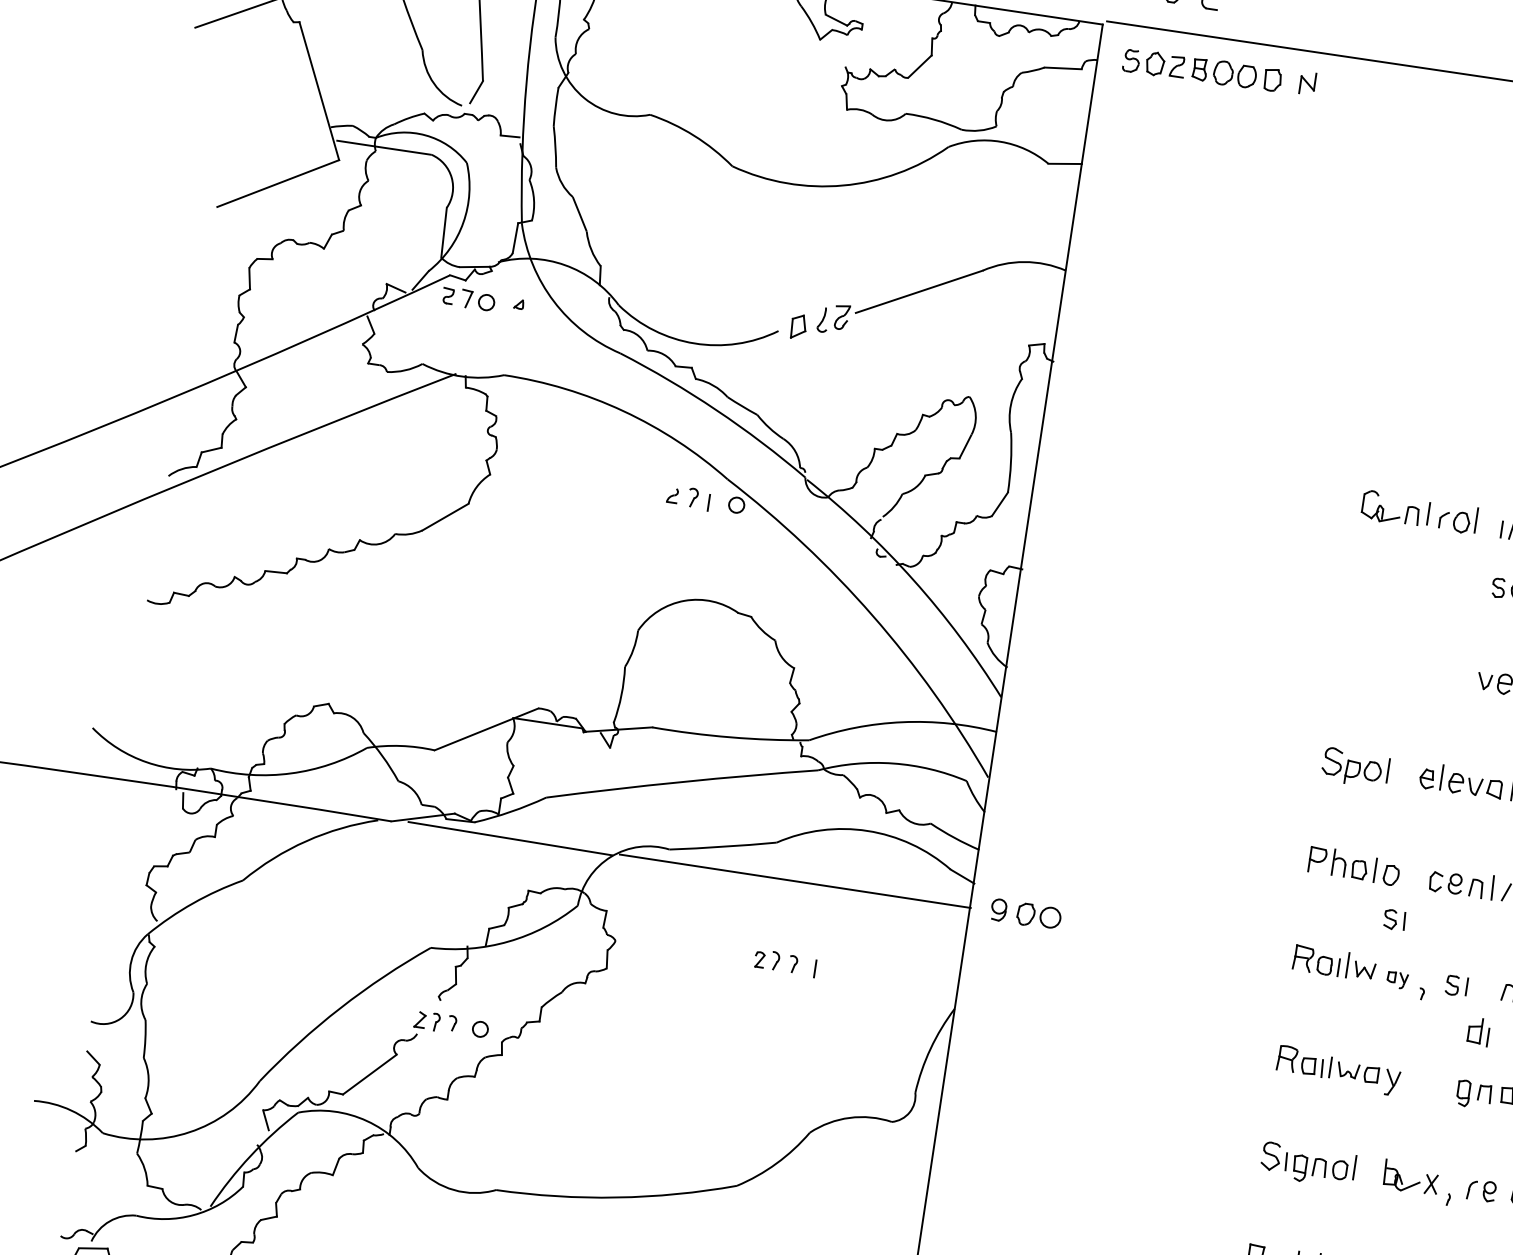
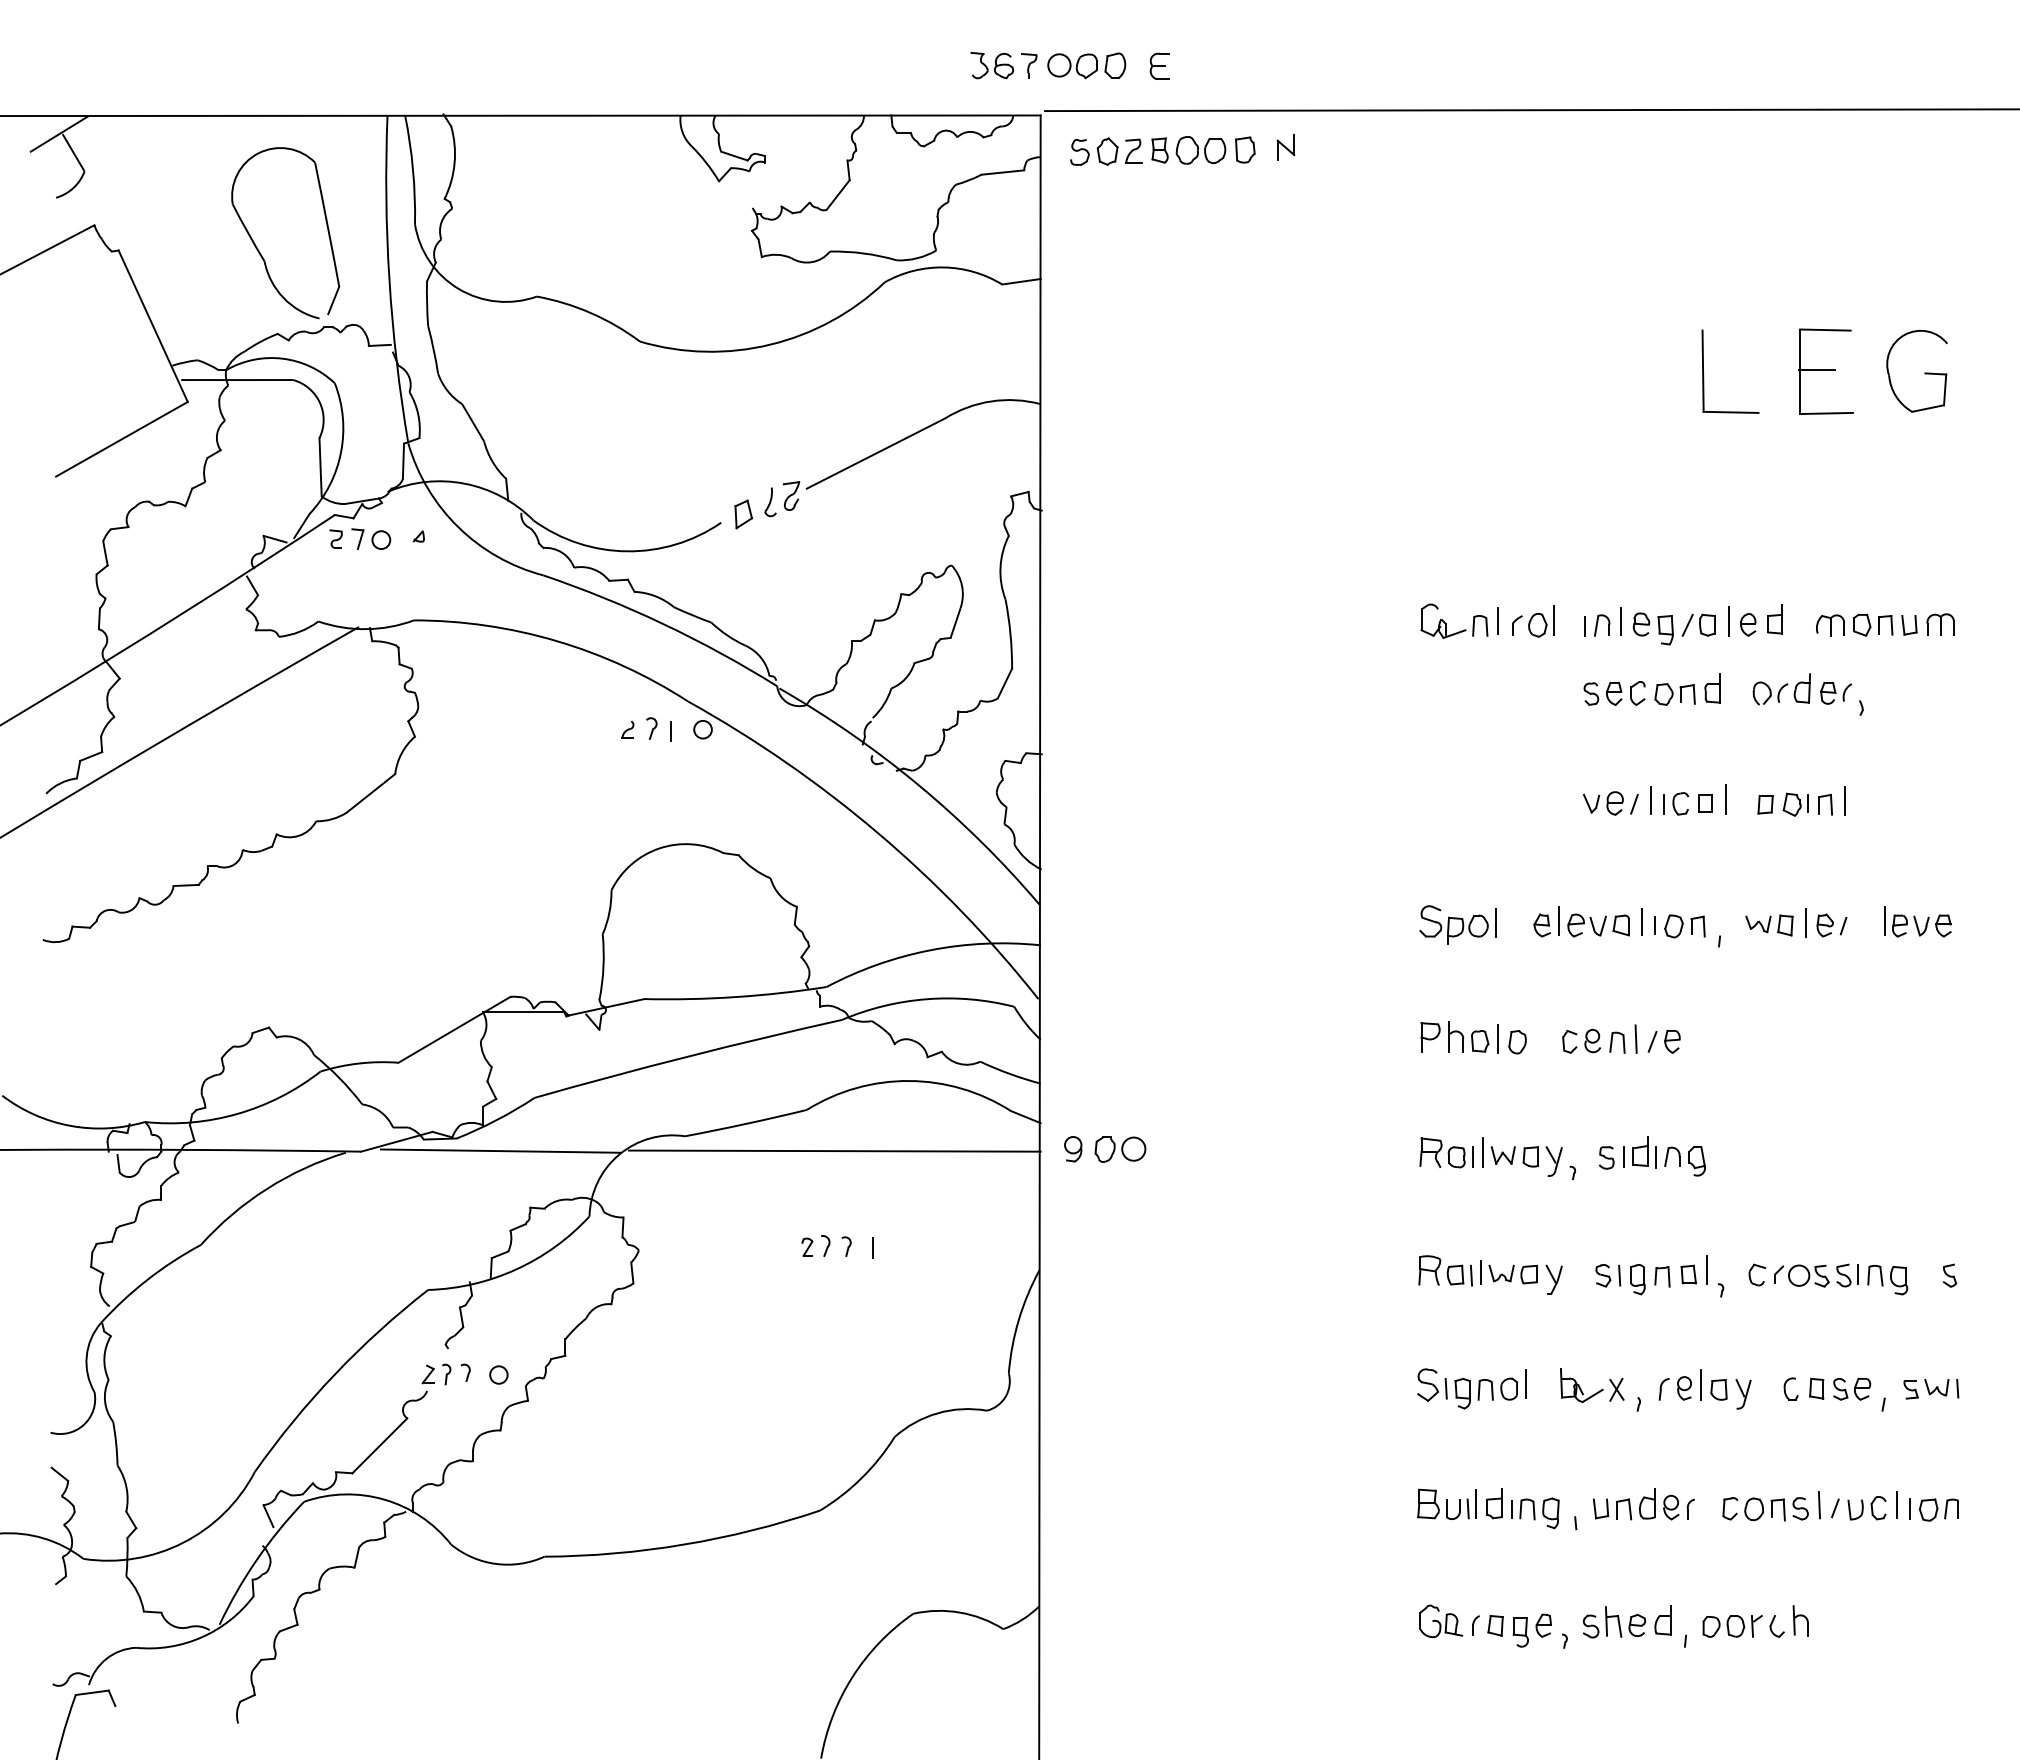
part: (1395, 919) -> (1608, 1275), moved
part: (1397, 980) -> (1542, 1161), size x1.67
part: (1478, 1031) -> (1644, 1152), moved
line: (1504, 1190) -> (1701, 1384), added

